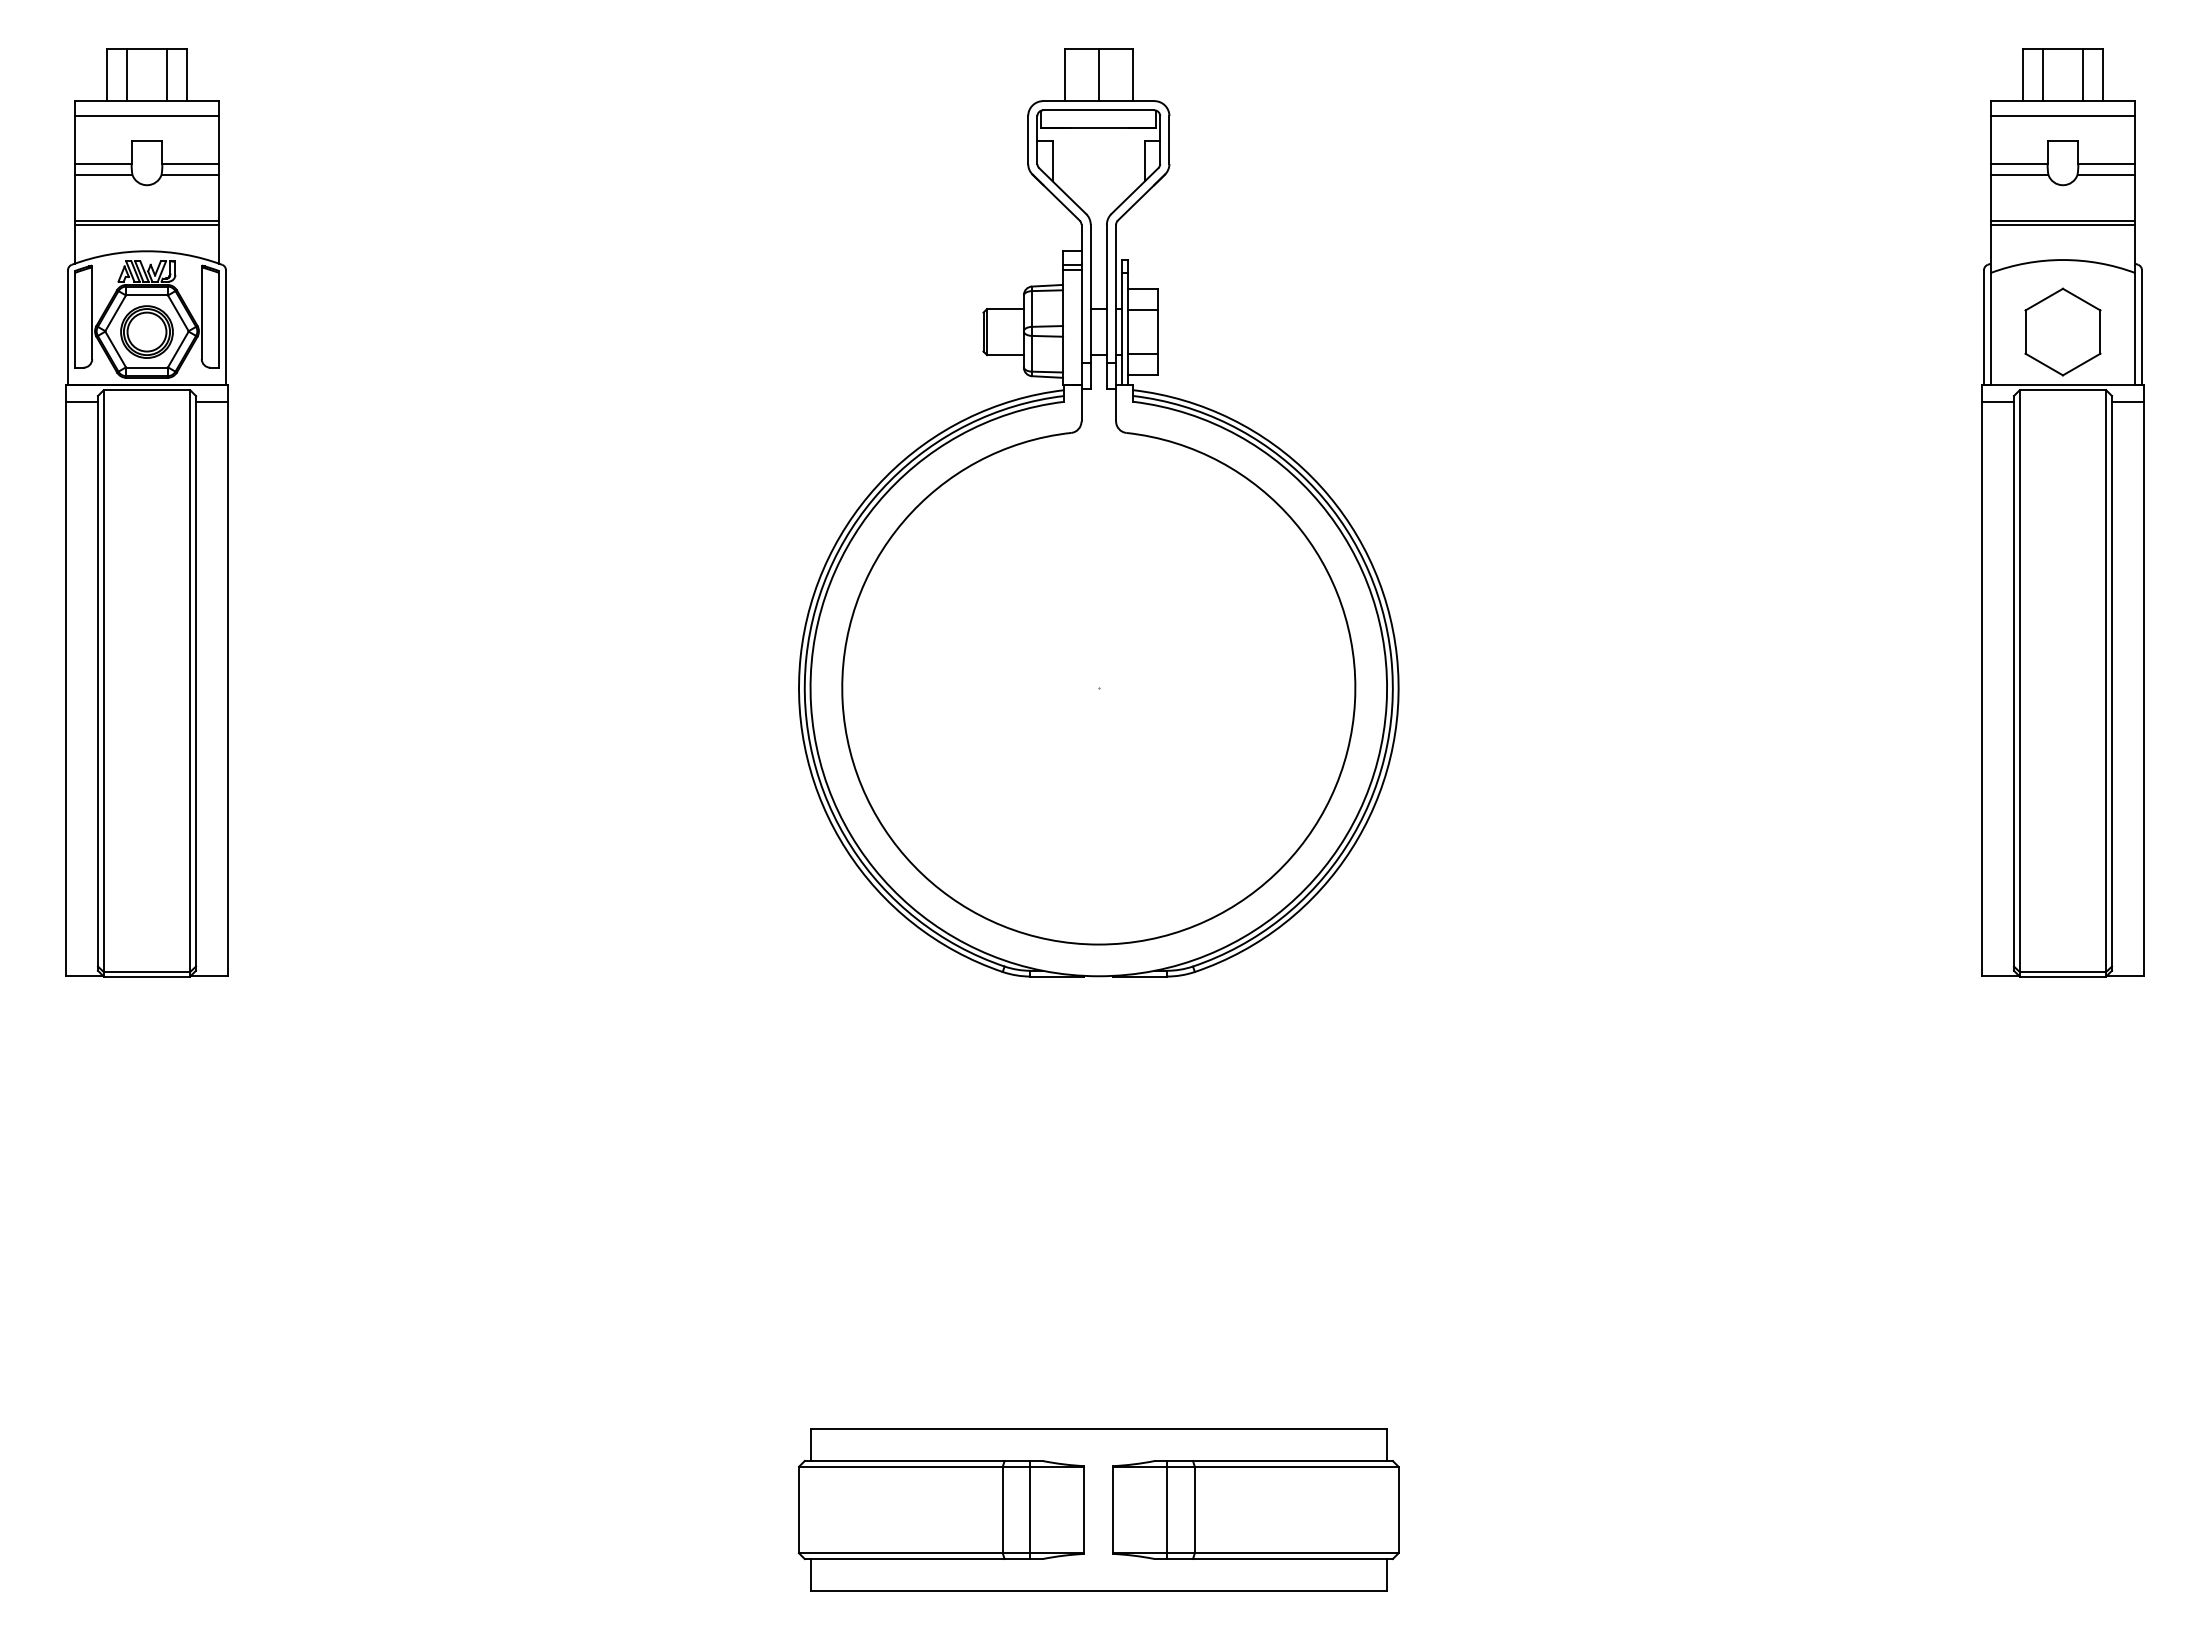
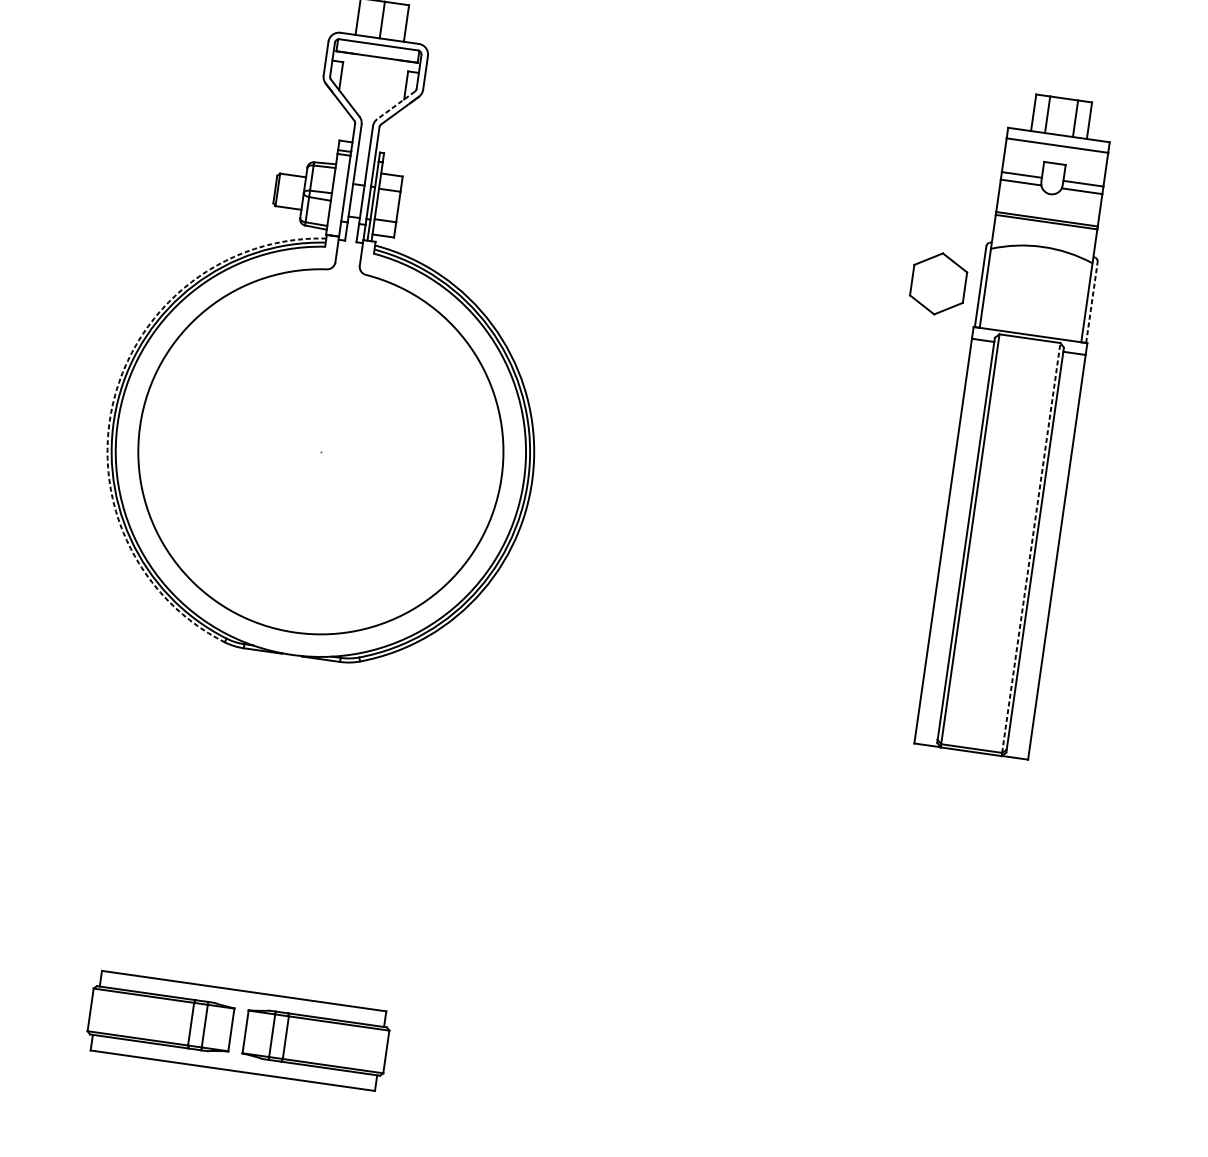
line: (1134, 191) -> (395, 105), solid -> dashed
line: (2141, 327) -> (1091, 302), solid -> dashed
part: (2062, 331) -> (938, 283), moved
arc: (800, 656) -> (113, 399), solid -> dashed
line: (2106, 681) -> (1031, 548), solid -> dashed
part: (1098, 1509) -> (238, 1030), size x0.7

